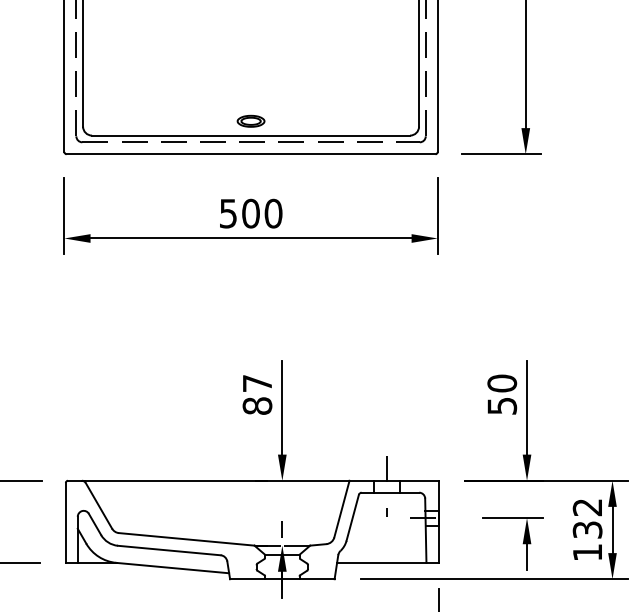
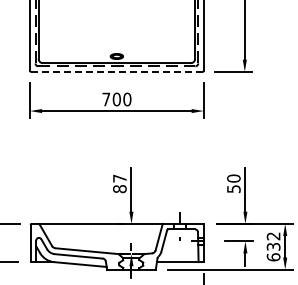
line: (250, 153) -> (116, 71), solid -> dashed
text: (228, 213) -> (106, 99), 500 -> 700
text: (587, 552) -> (273, 257), 132 -> 632

